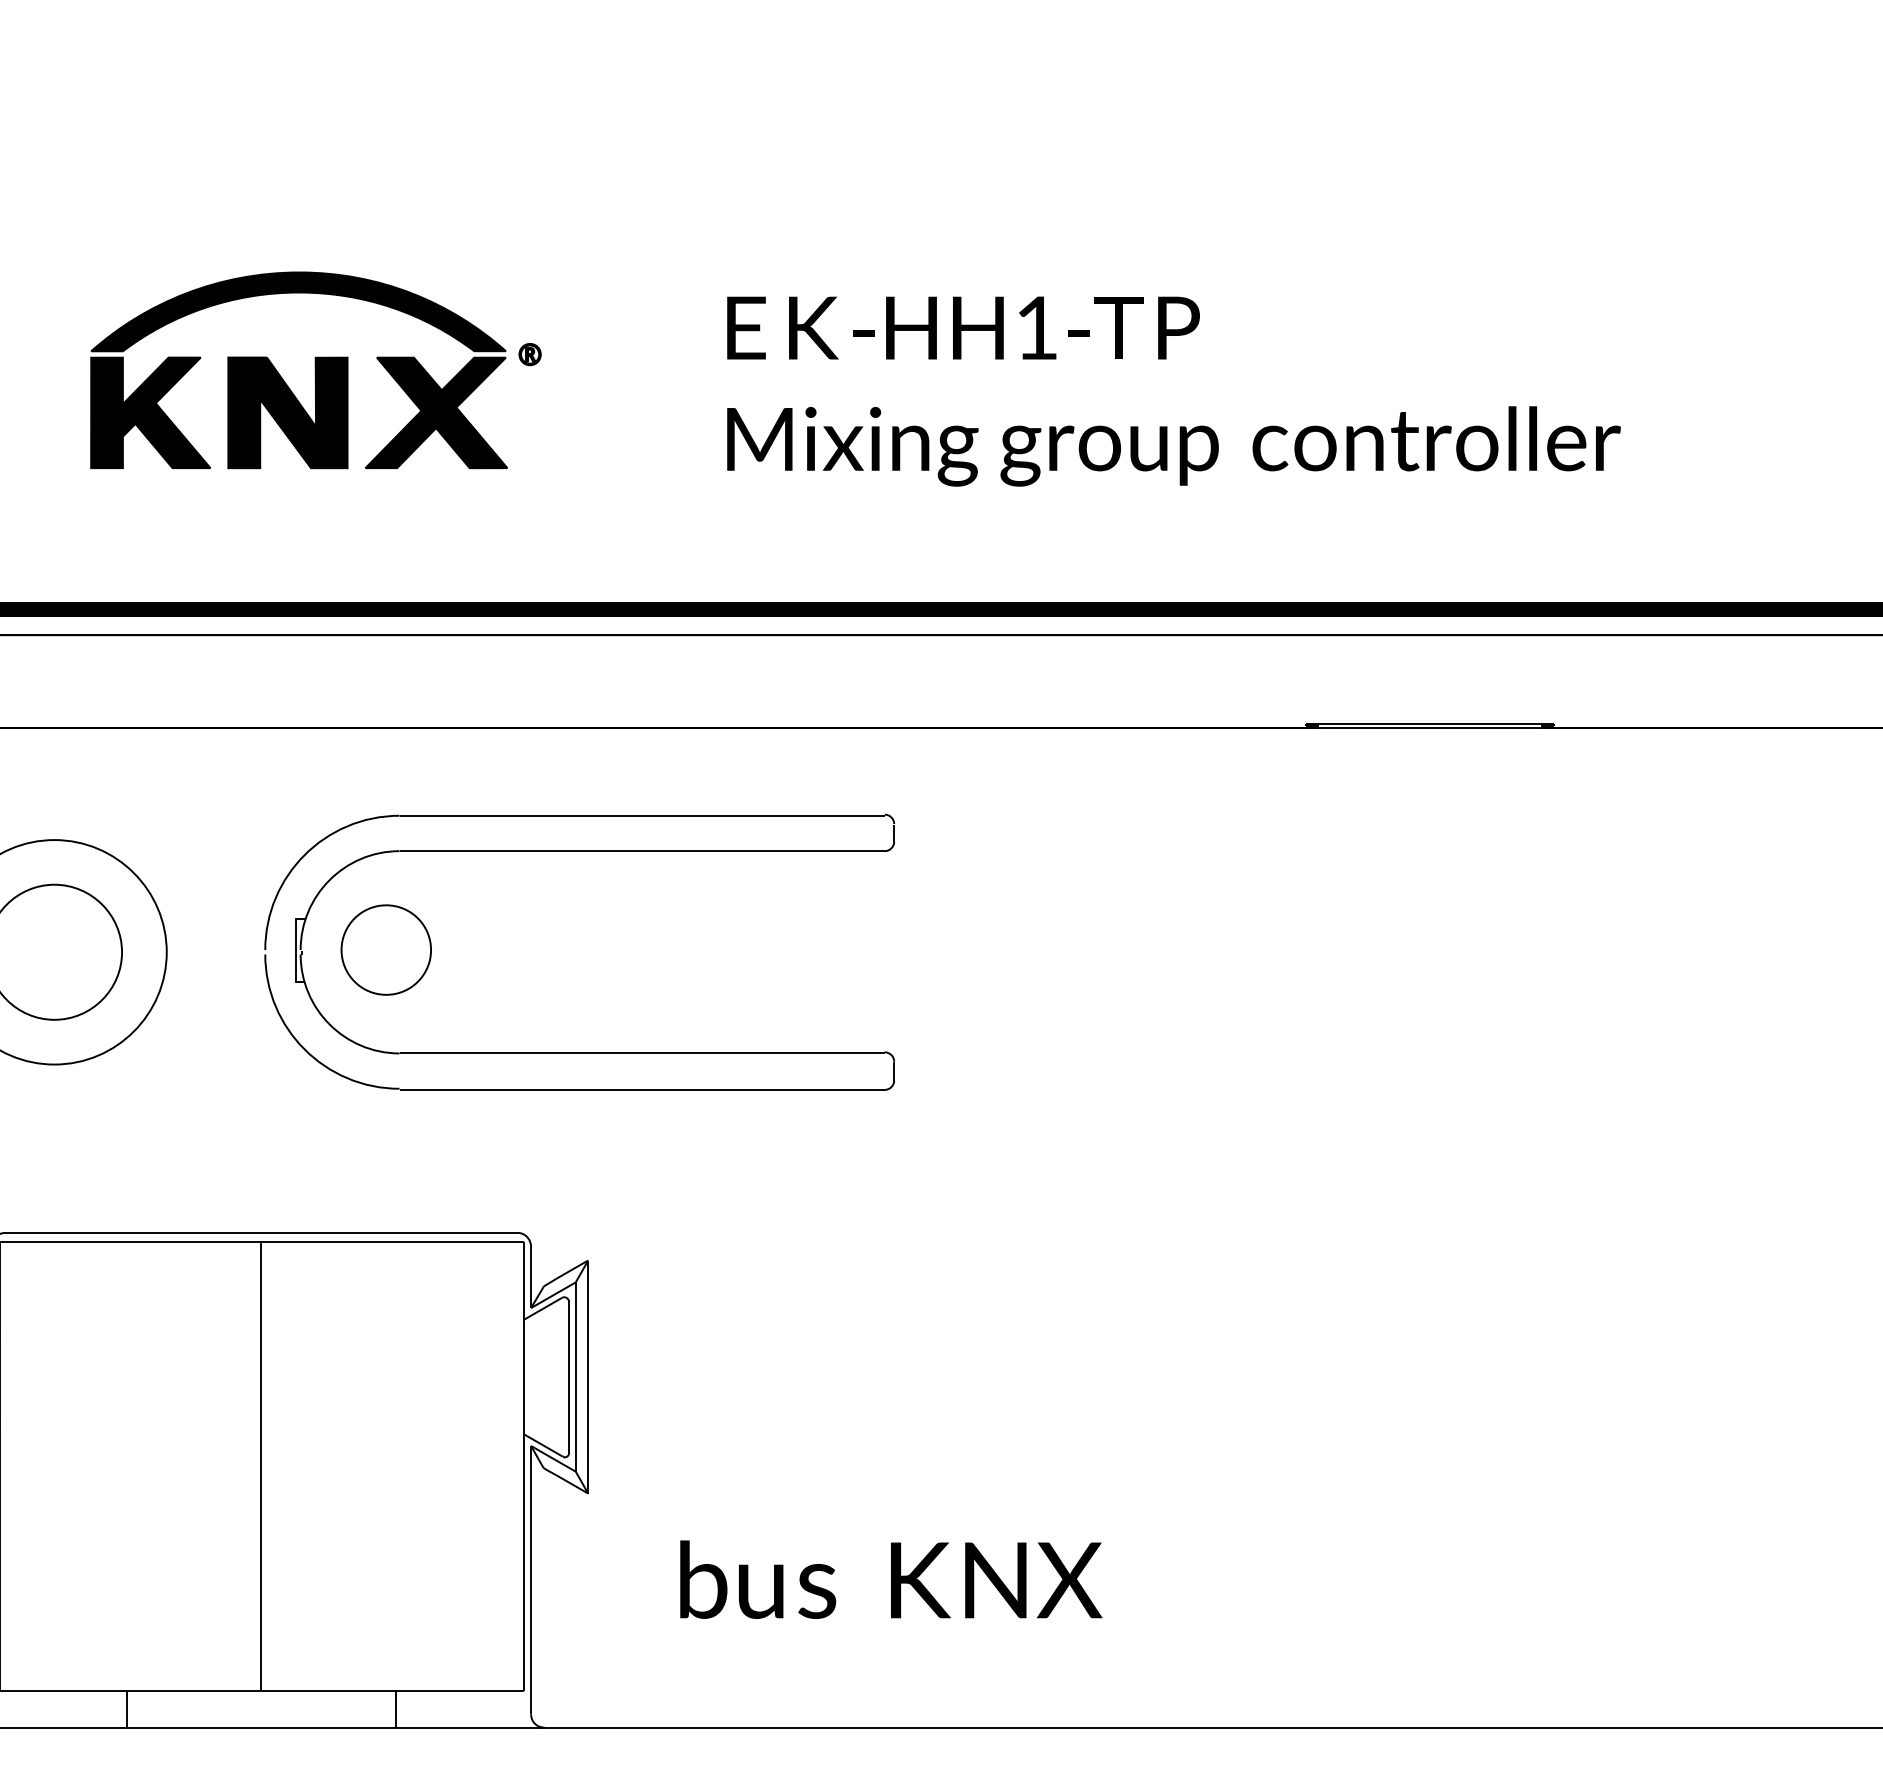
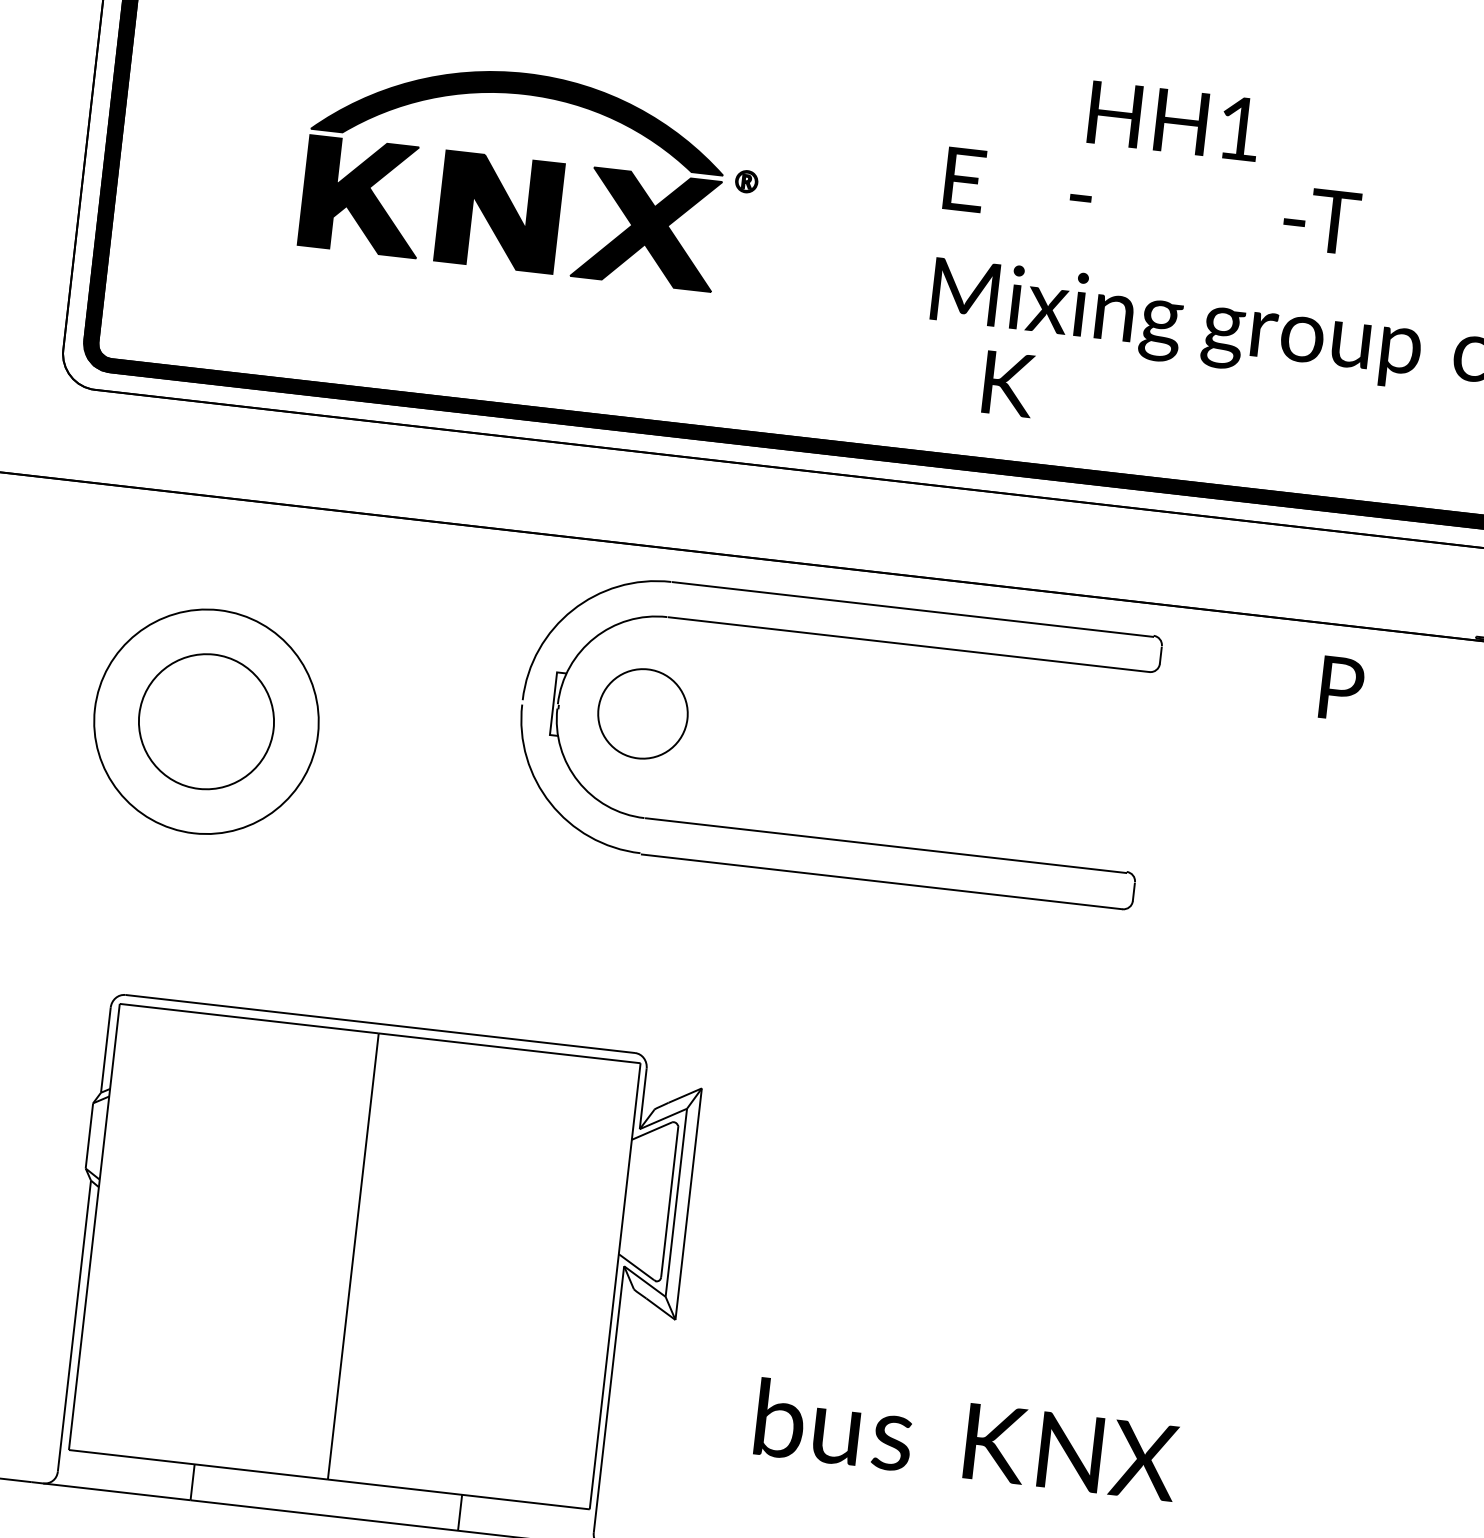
text: (813, 327) -> (1008, 383), moved
text: (971, 327) -> (1174, 120), moved
text: (1178, 327) -> (1341, 688), moved
part: (579, 851) -> (846, 637), moved

